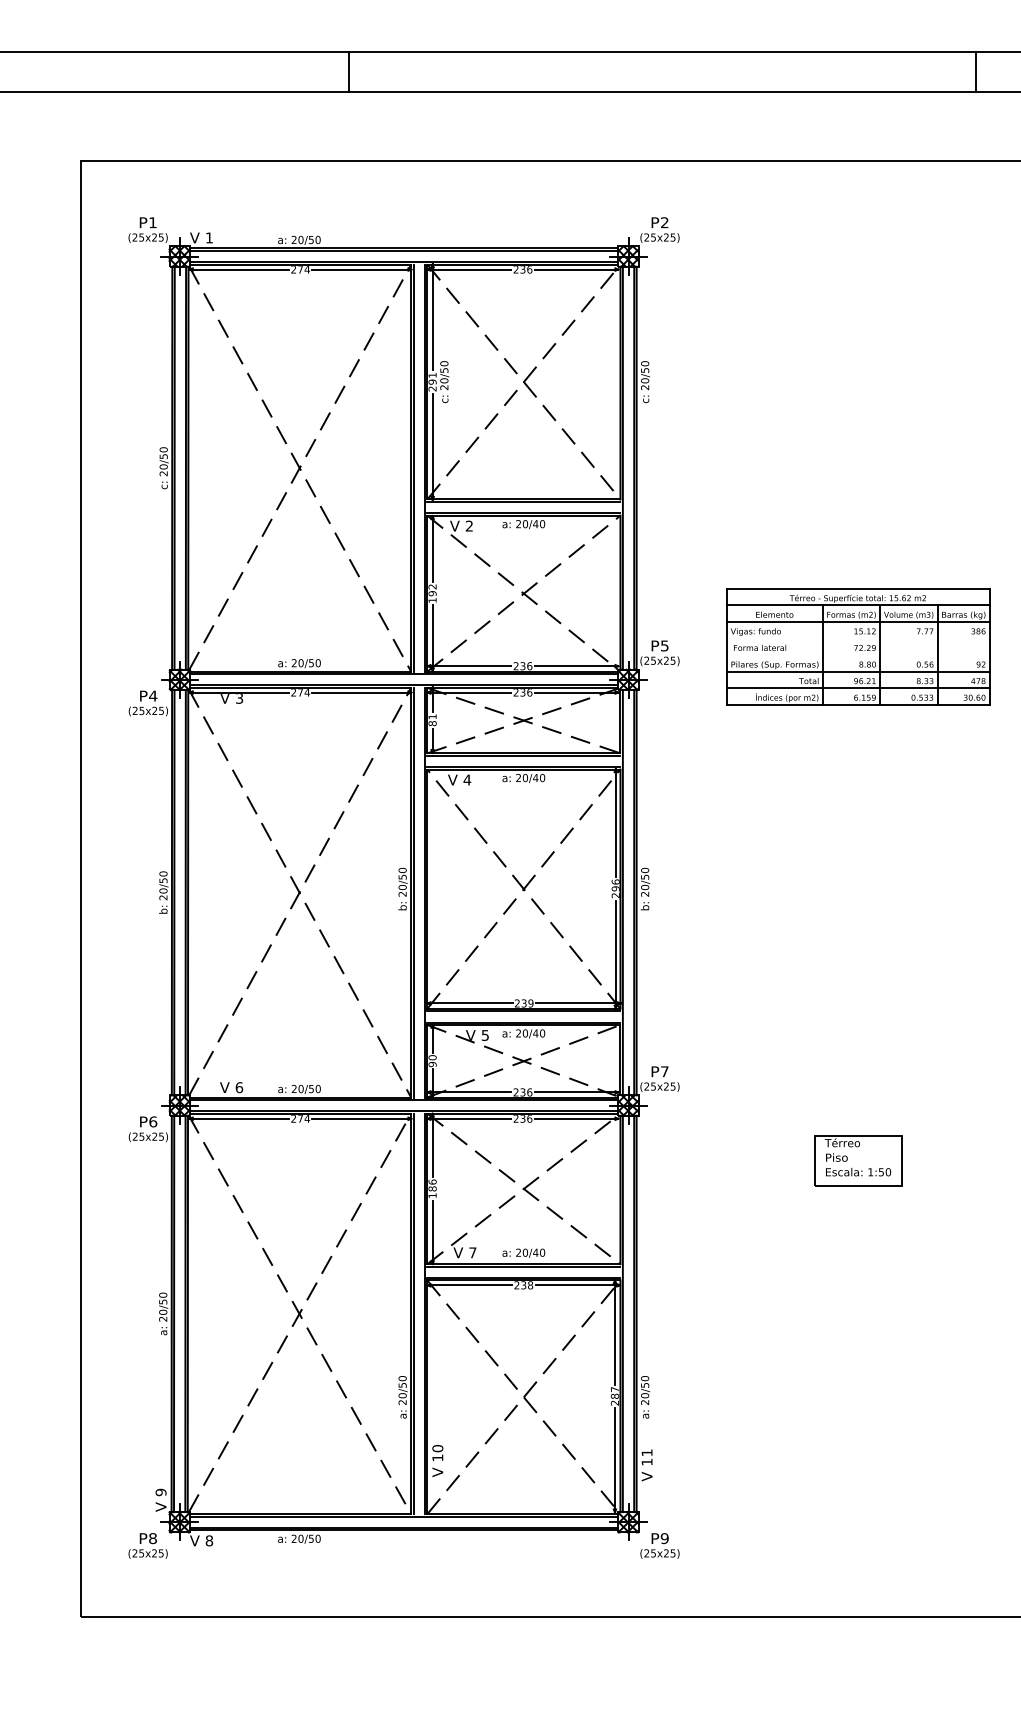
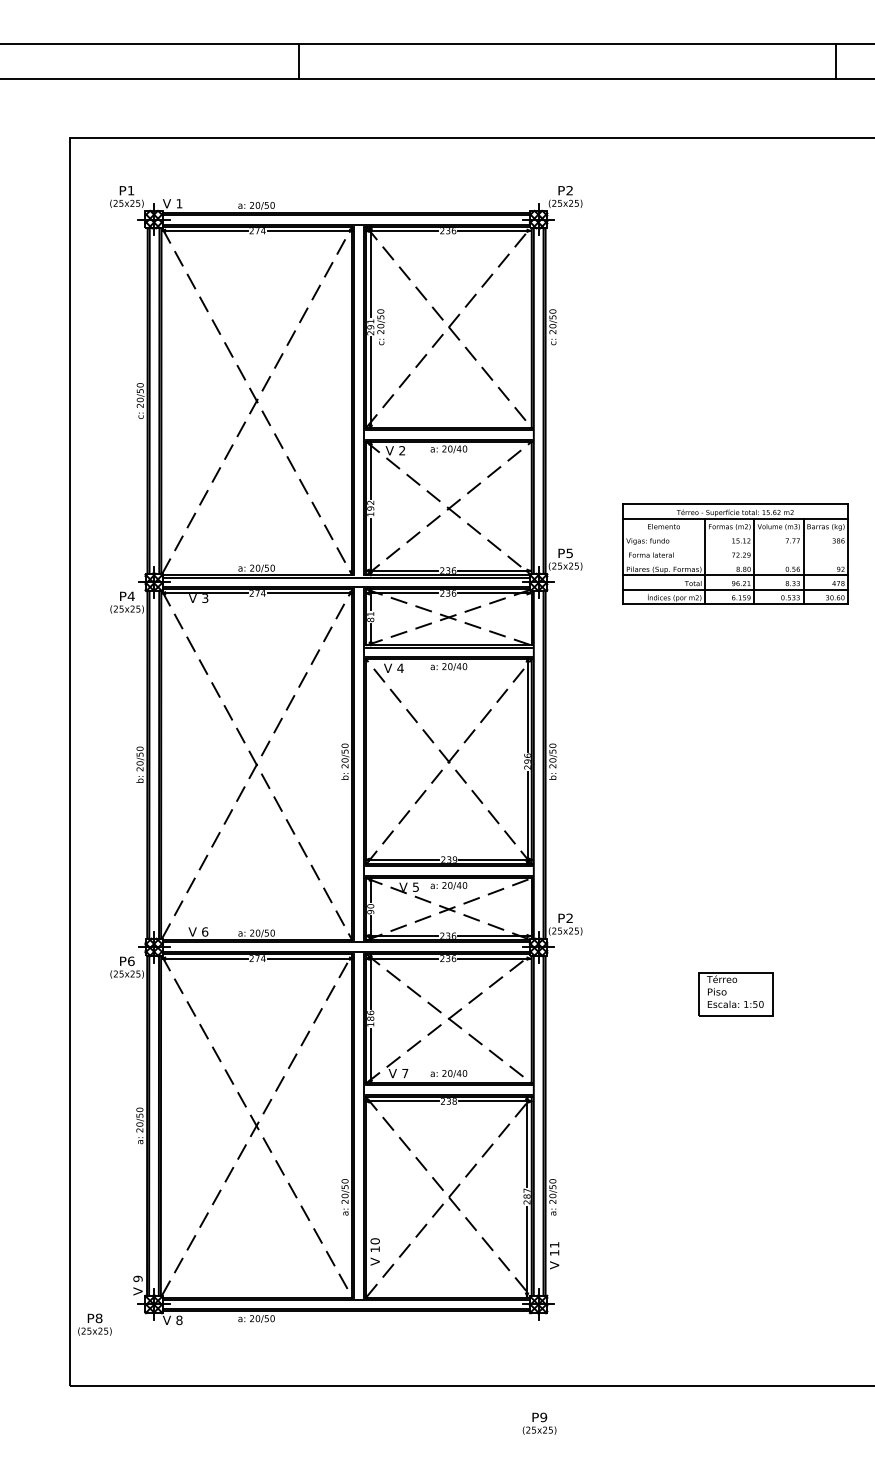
line: (858, 621) -> (735, 532), removed
text: (664, 1070) -> (569, 917), P7 -> P2
text: (147, 1545) -> (94, 1324), moved
text: (659, 1545) -> (539, 1423), moved

